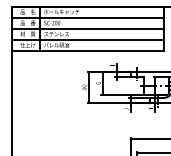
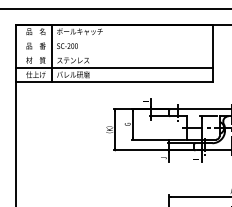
line: (88, 17) -> (114, 38), removed
line: (88, 28) -> (114, 53), removed

